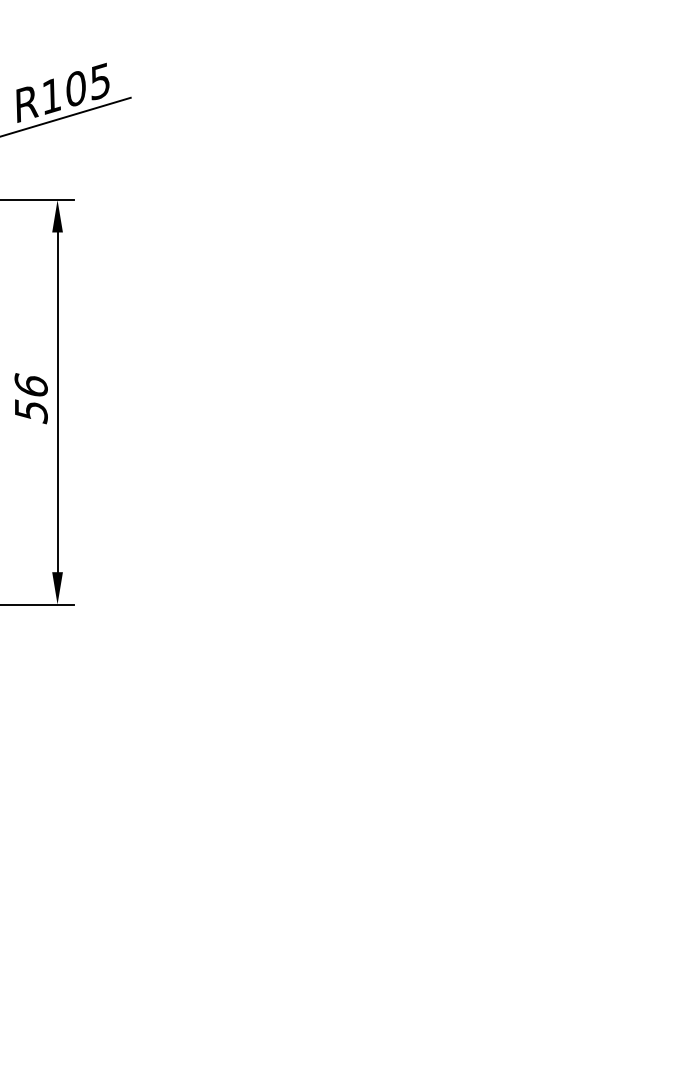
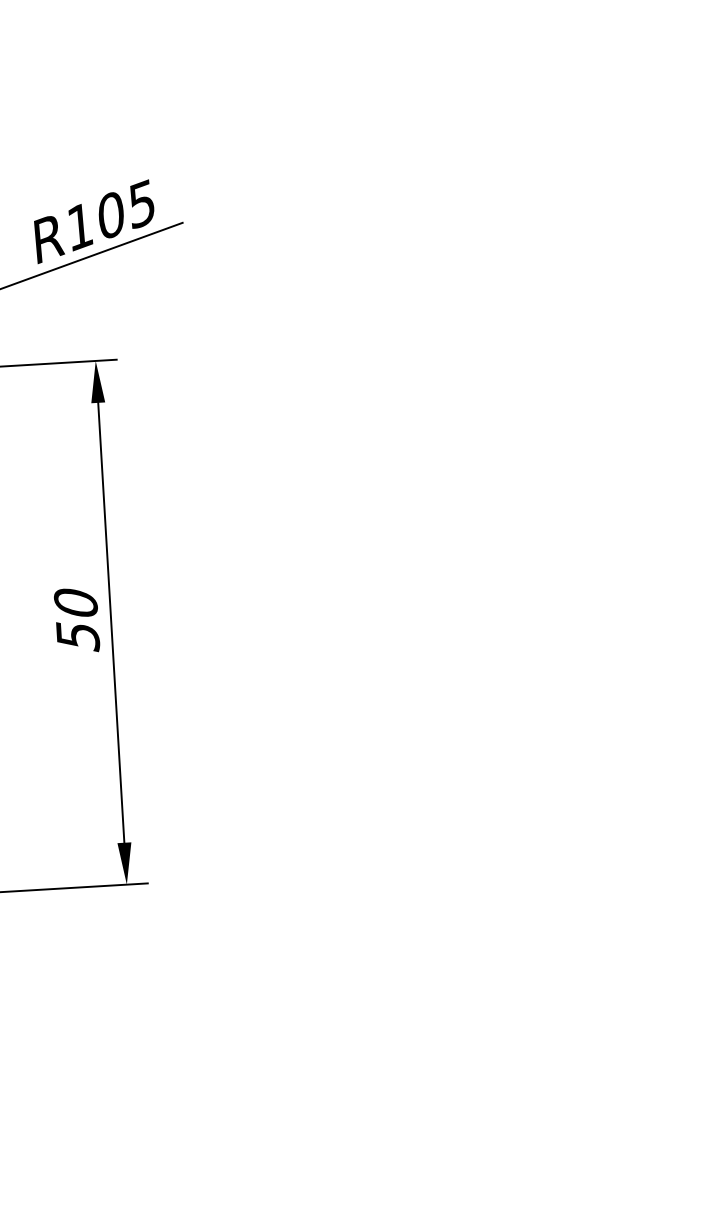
text: (30, 384) -> (74, 601), 56 -> 50

